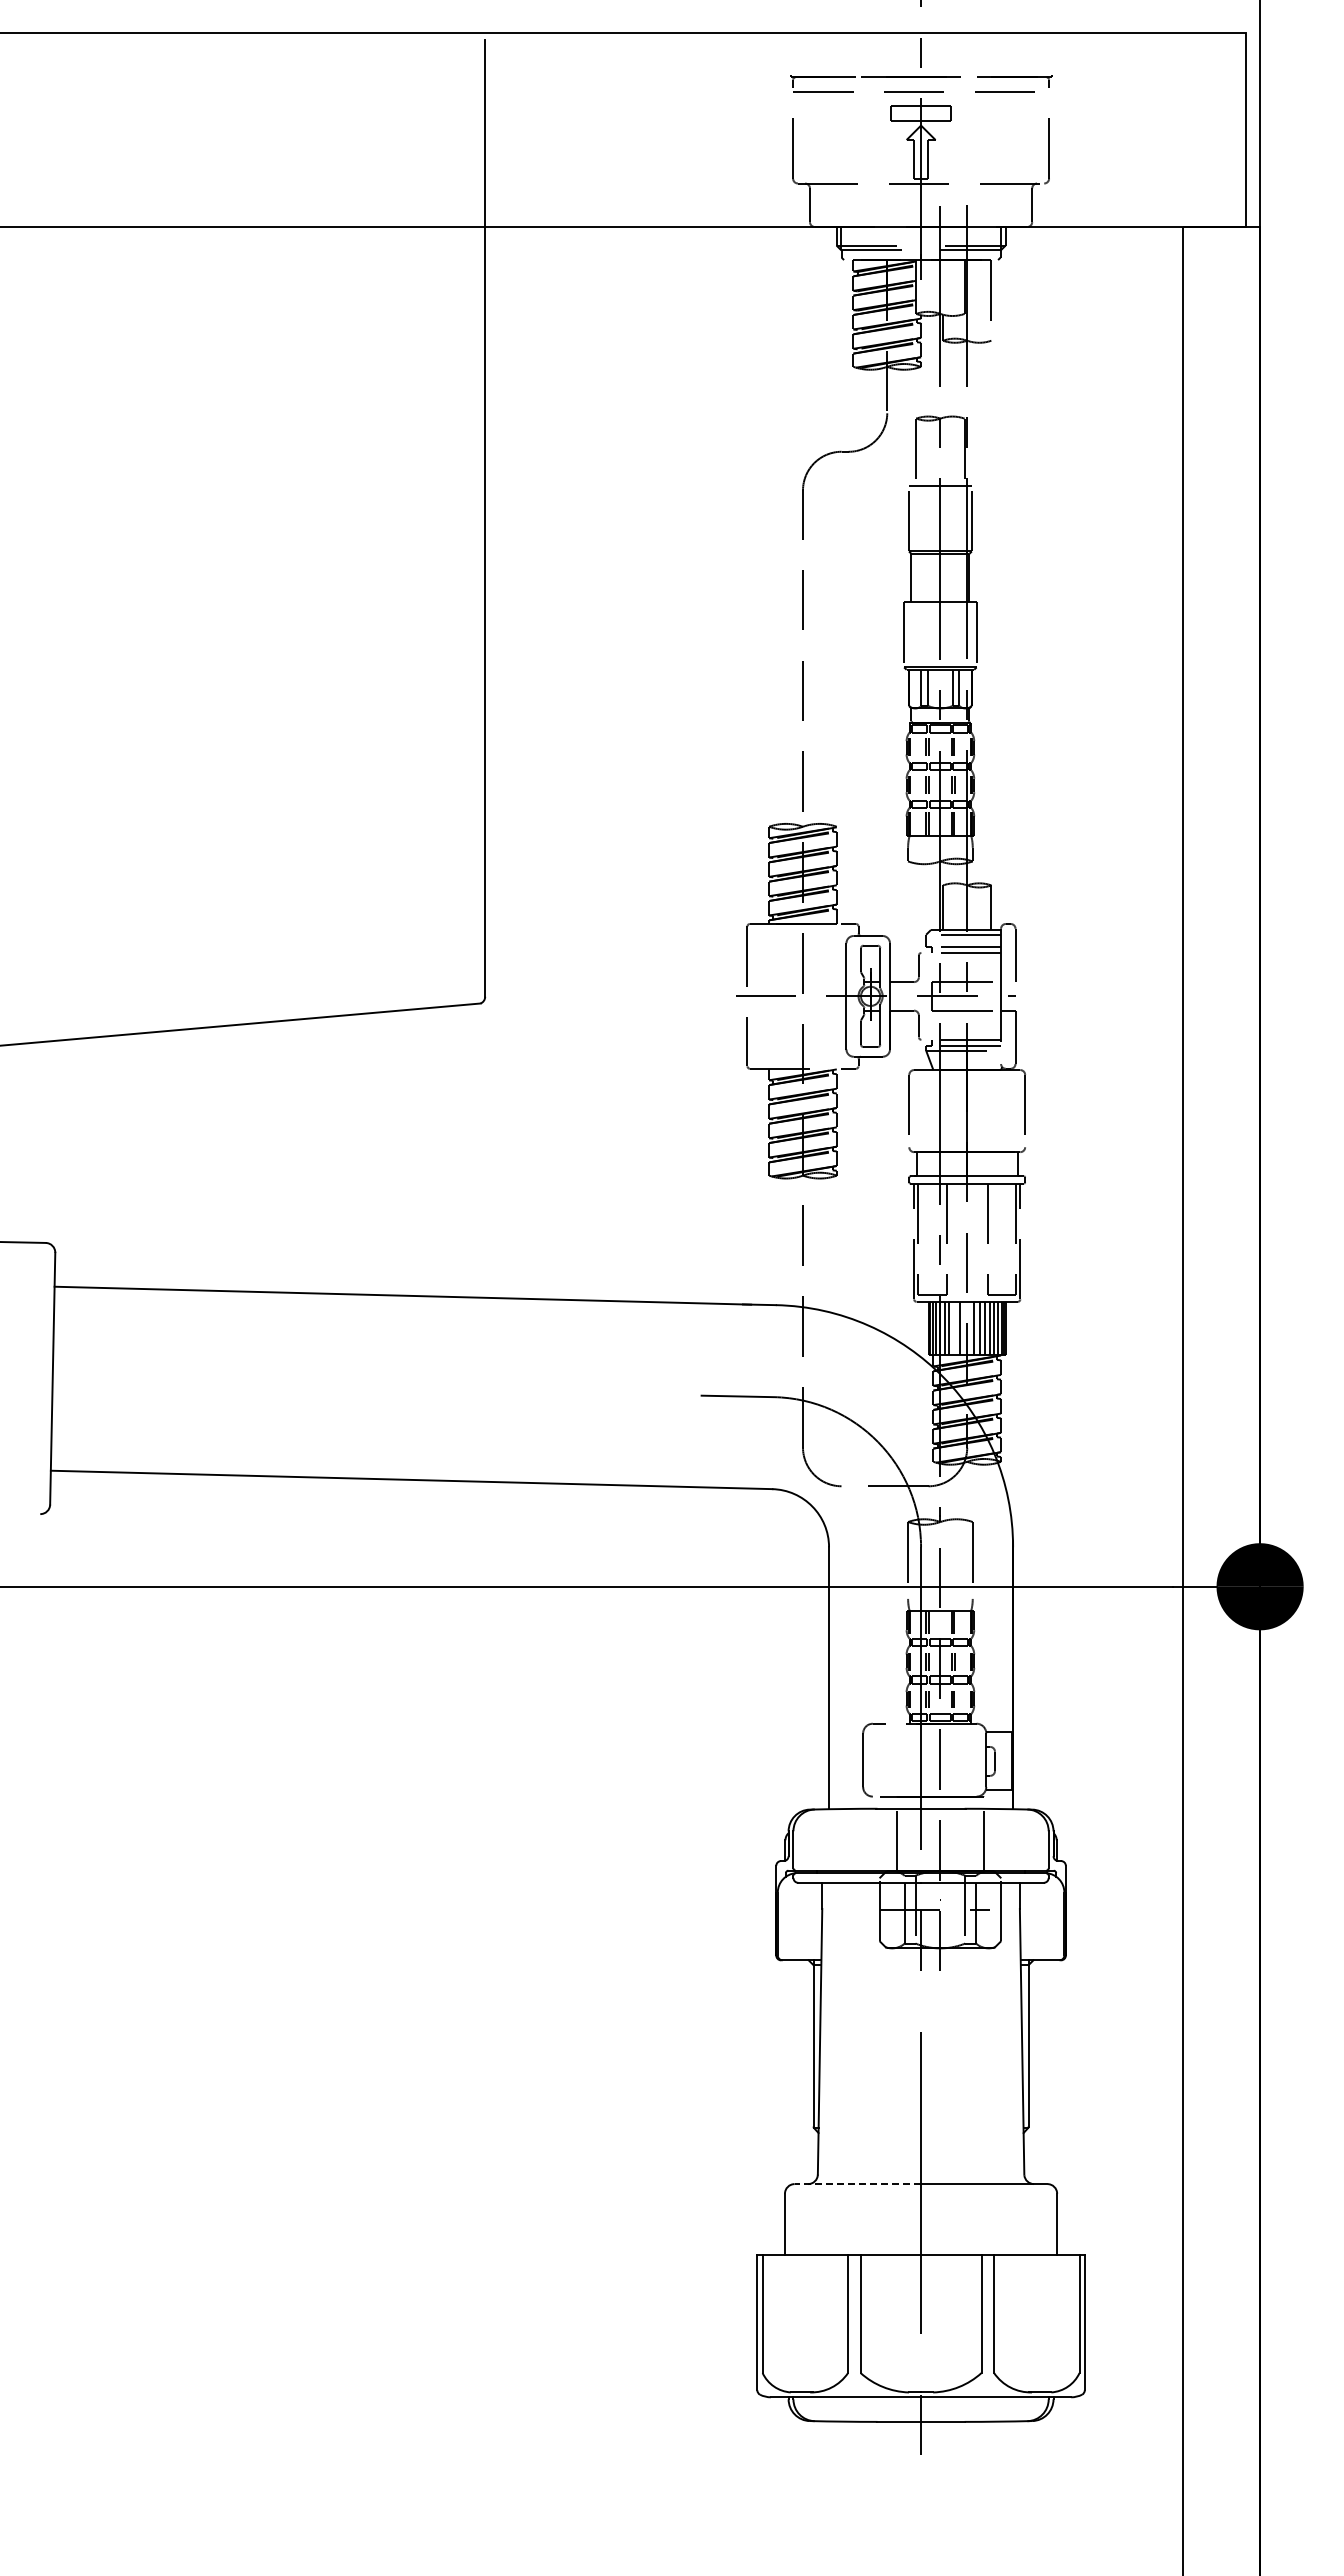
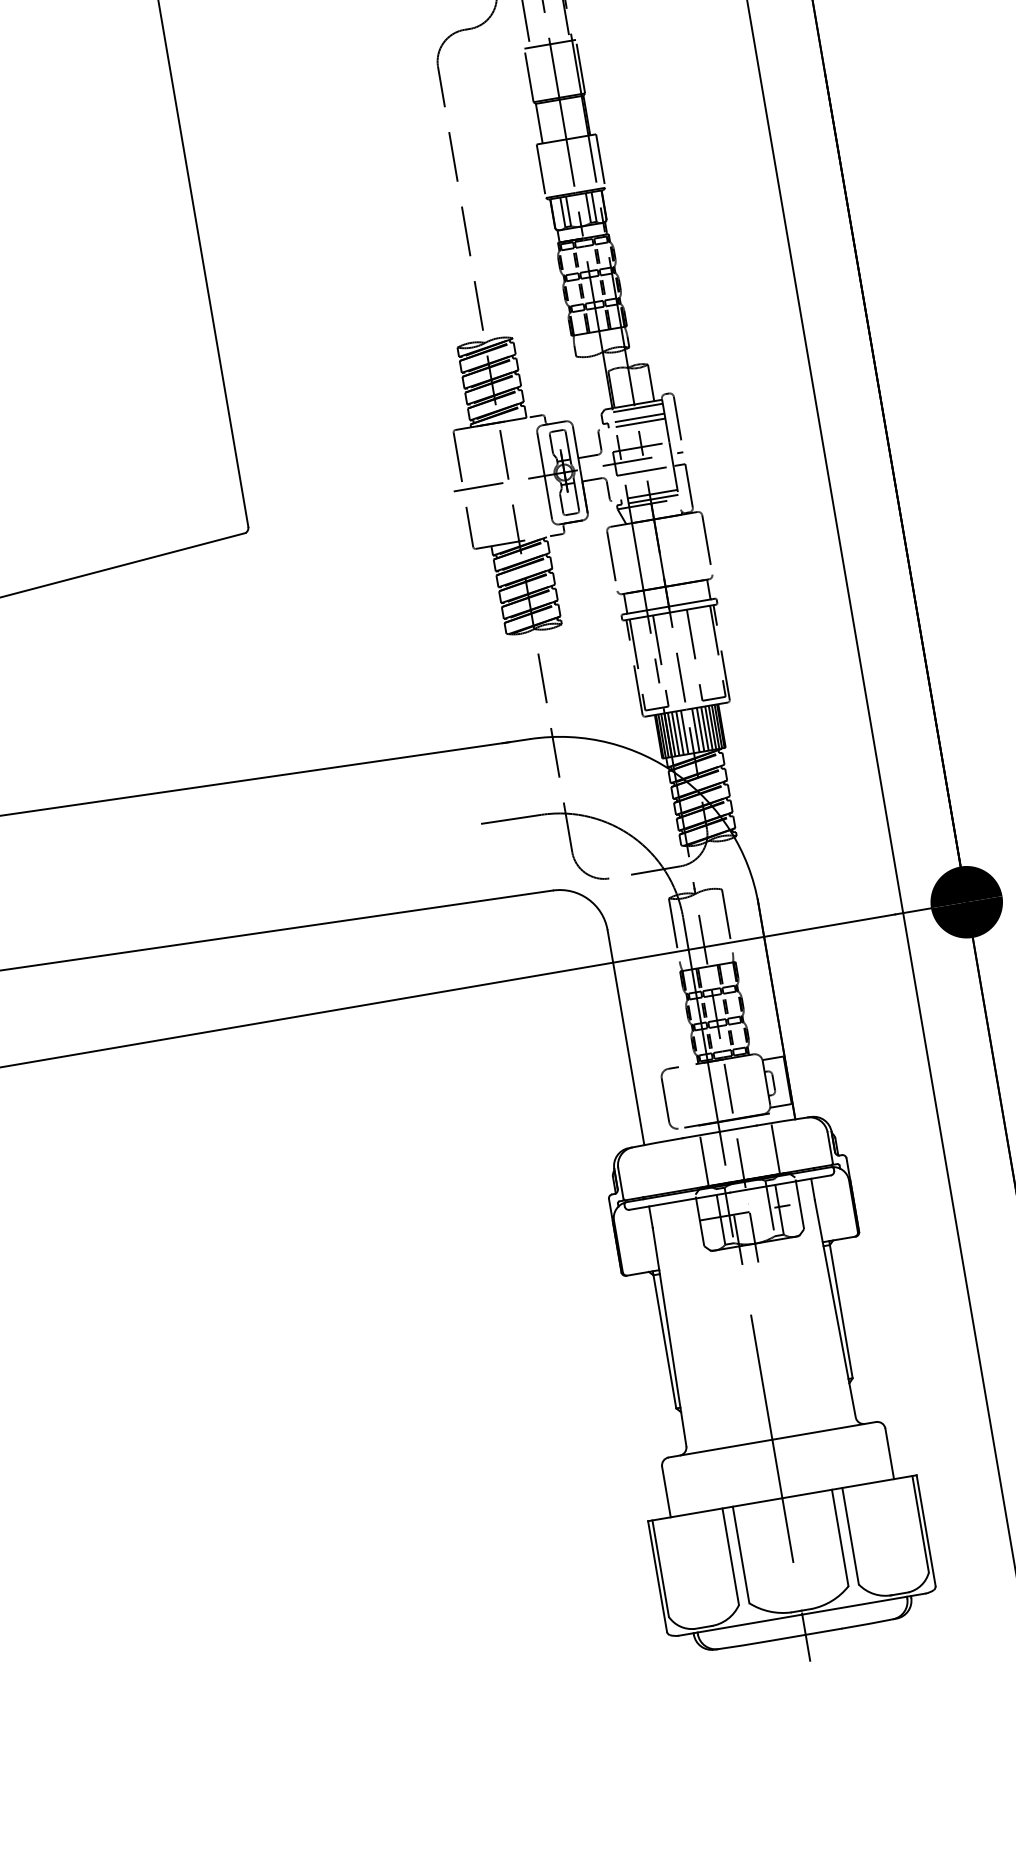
line: (954, 1328) -> (679, 733), added
line: (857, 2184) -> (720, 1449), dashed -> solid

